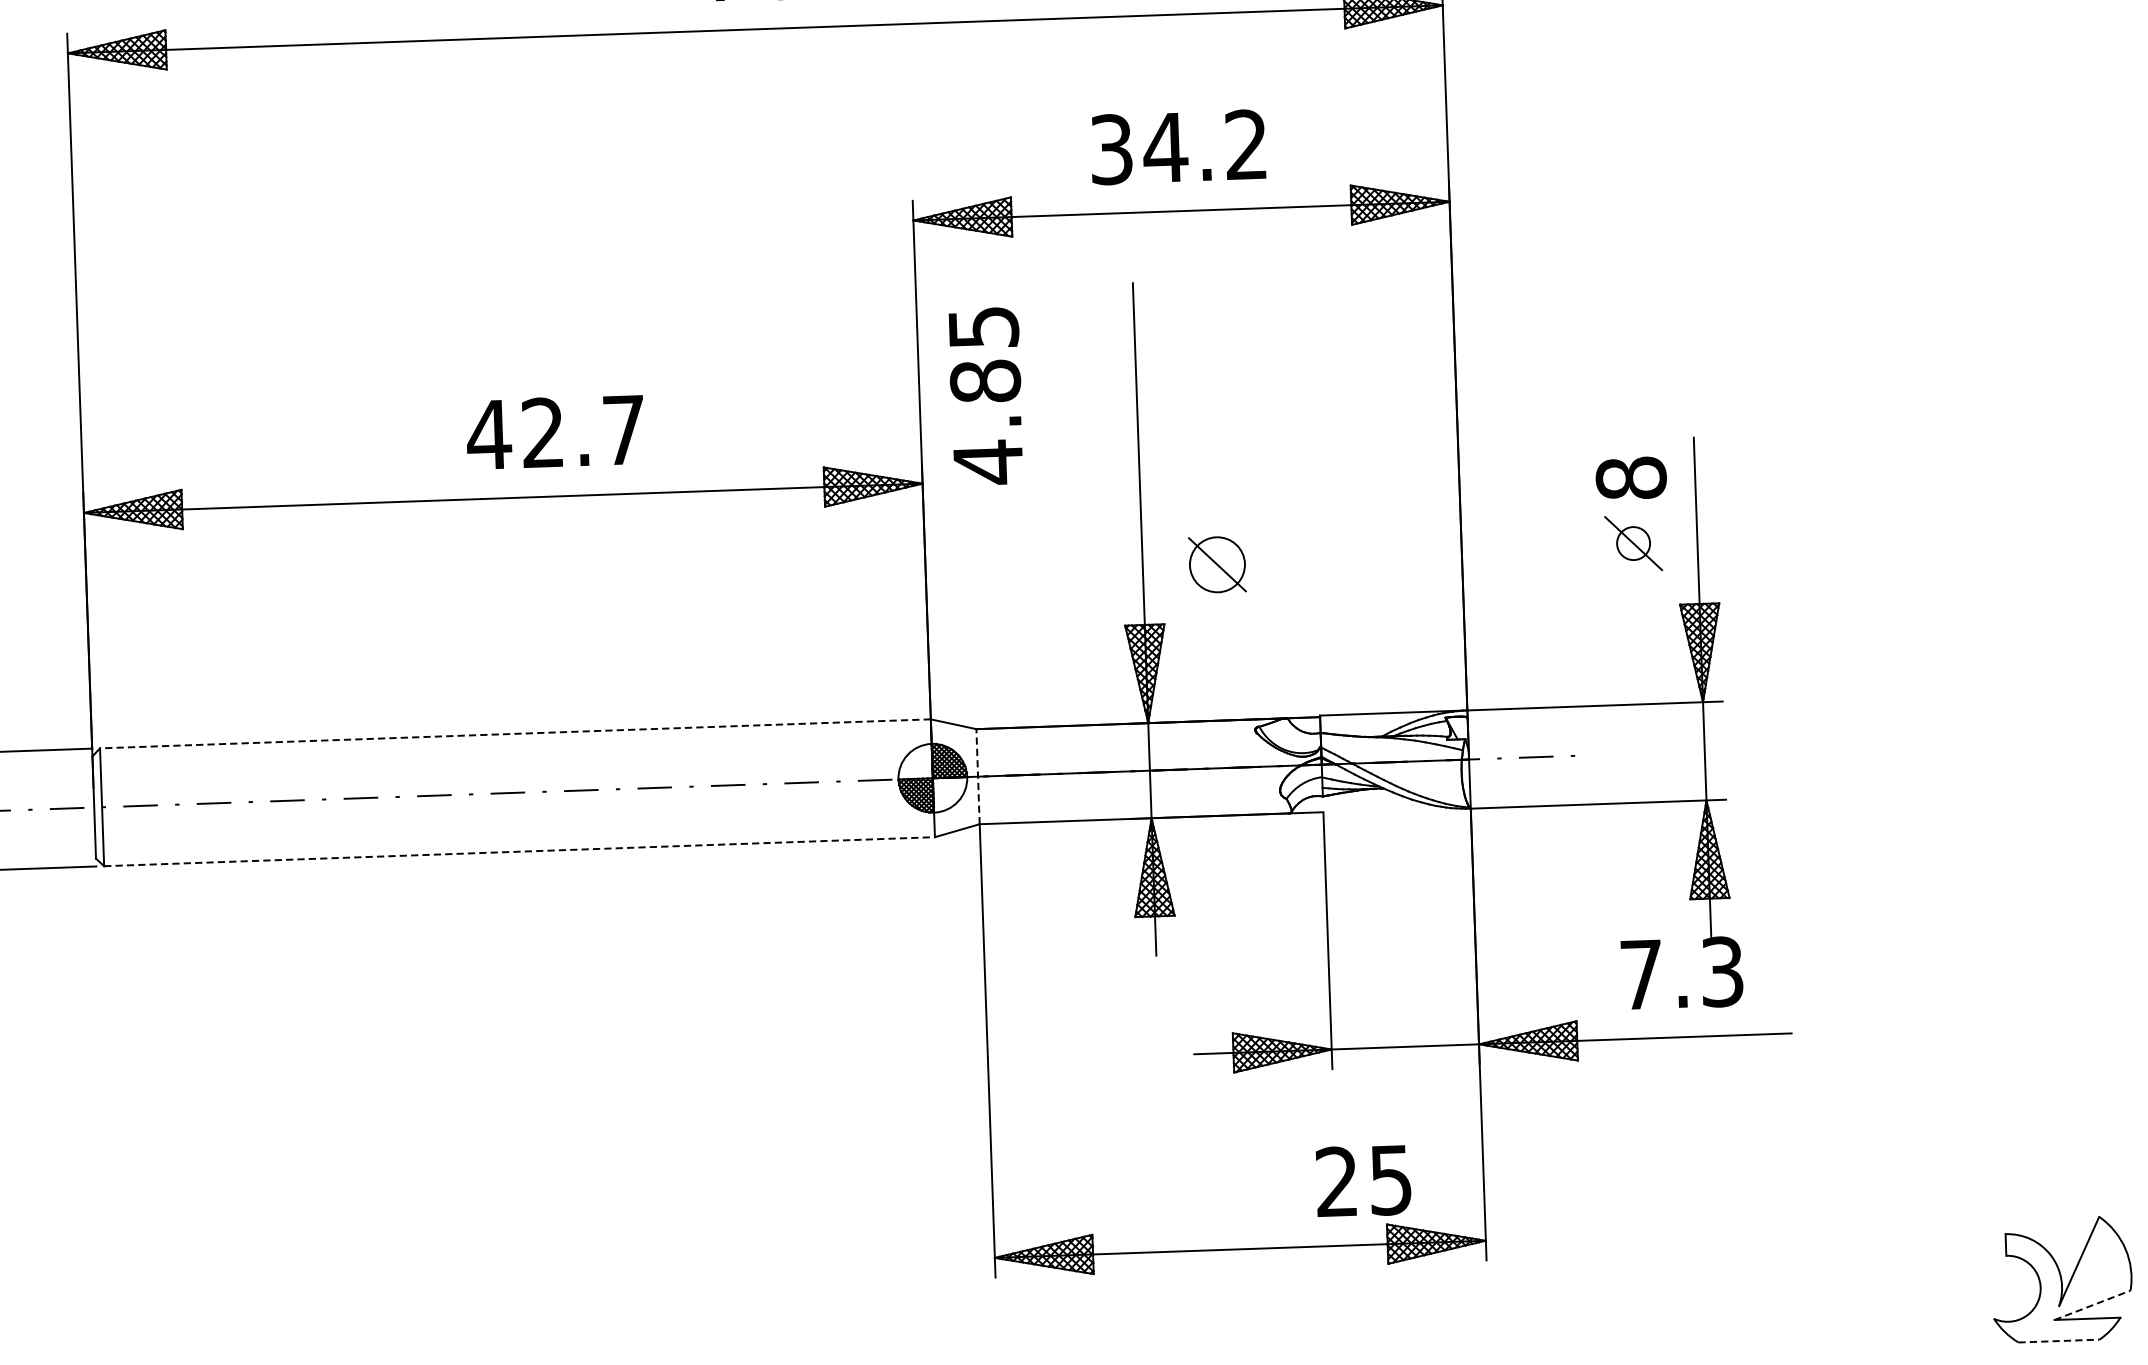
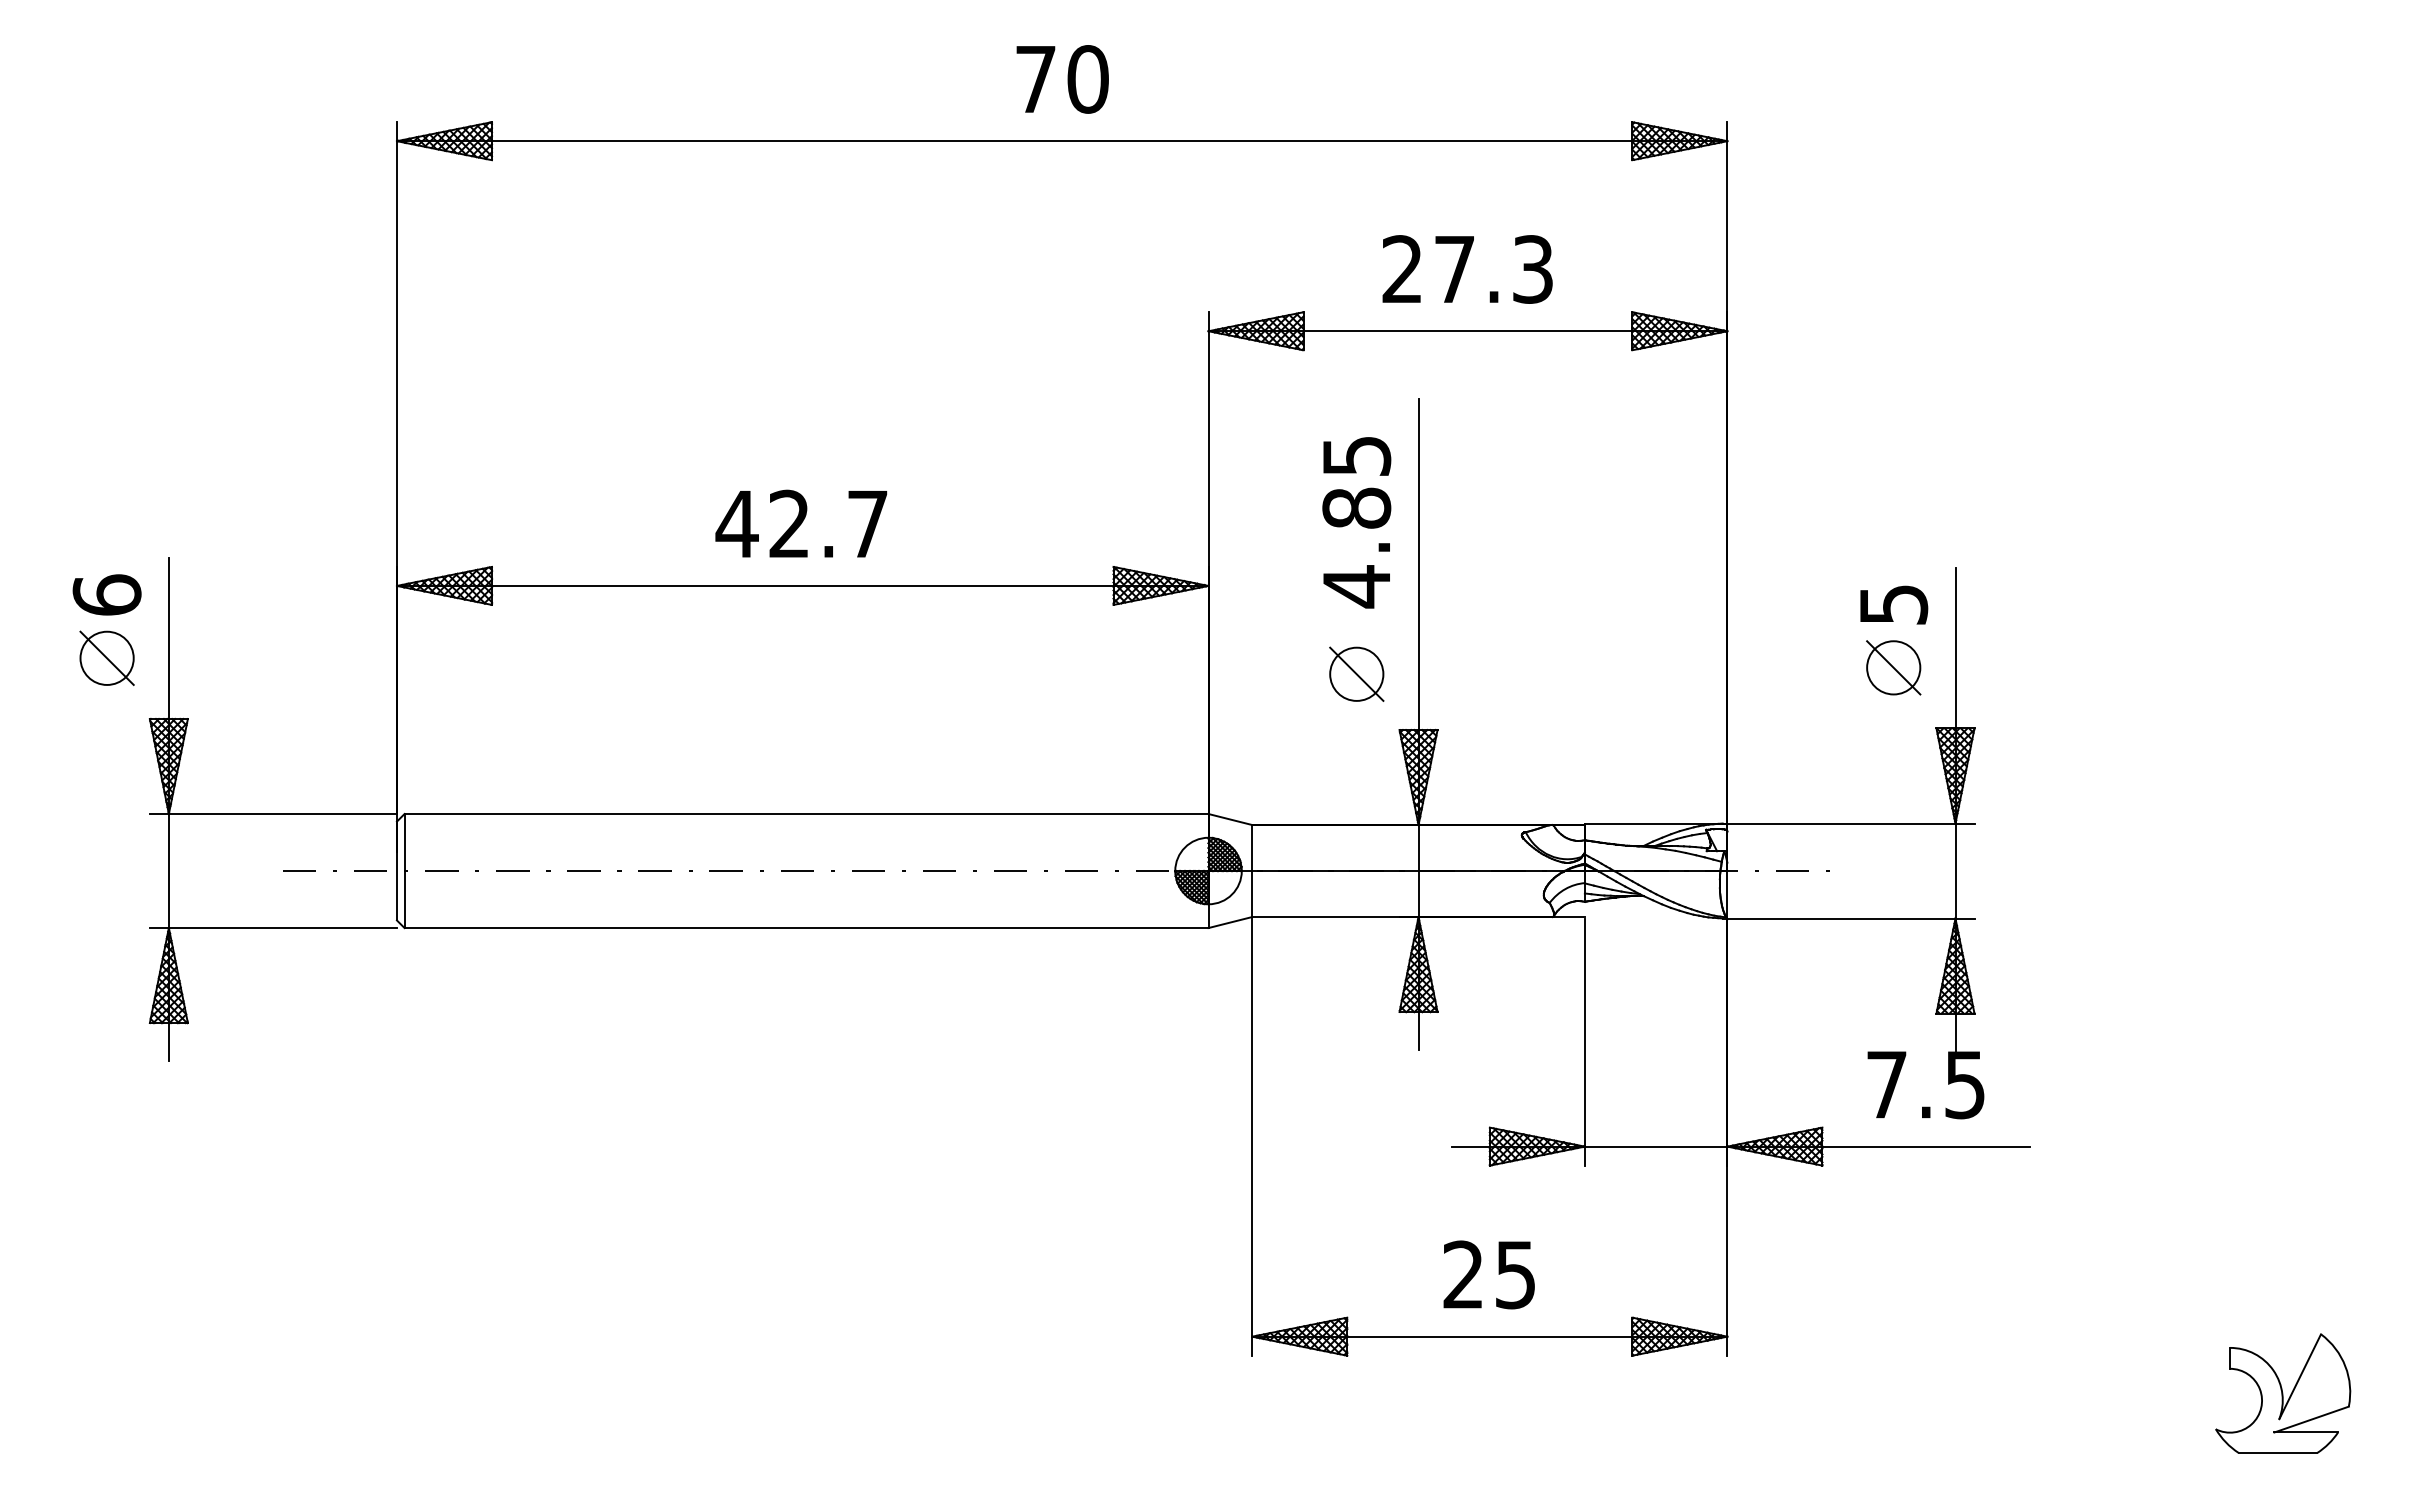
text: (1178, 147) -> (1467, 269), 34.2 -> 27.3
text: (985, 396) -> (1356, 522), moved
text: (555, 431) -> (801, 523), moved
text: (1631, 478) -> (1893, 604), 8 -> 5
circle: (1633, 543) -> (1893, 667), size x1.67
part: (1217, 563) -> (1356, 673), moved
line: (515, 734) -> (806, 814), dashed -> solid
line: (978, 777) -> (1252, 871), dashed -> solid
line: (519, 852) -> (806, 928), dashed -> solid
text: (1721, 971) -> (1964, 1084), 7.3 -> 7.5
text: (1362, 1180) -> (1488, 1274), moved
line: (2093, 1305) -> (2312, 1419), dashed -> solid
line: (2059, 1341) -> (2278, 1453), dashed -> solid

